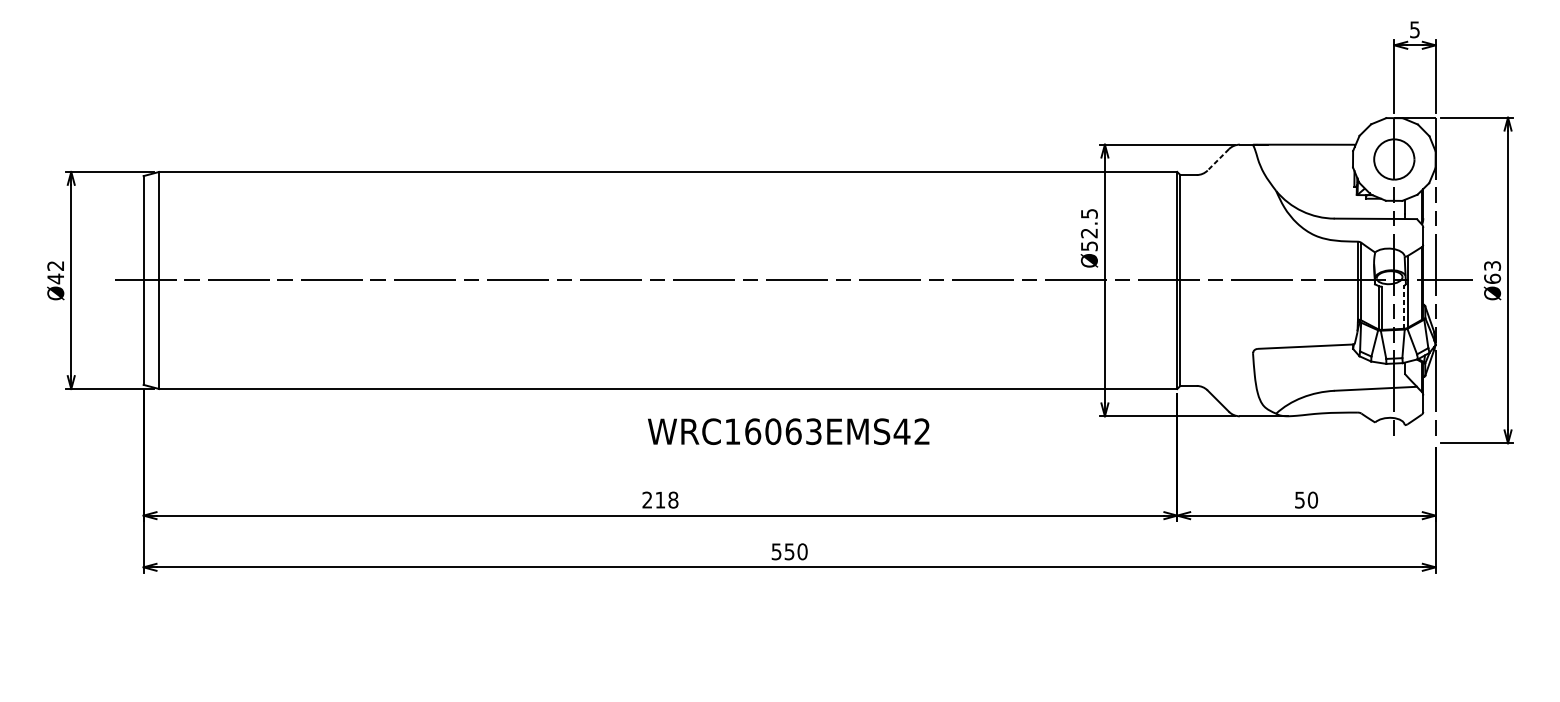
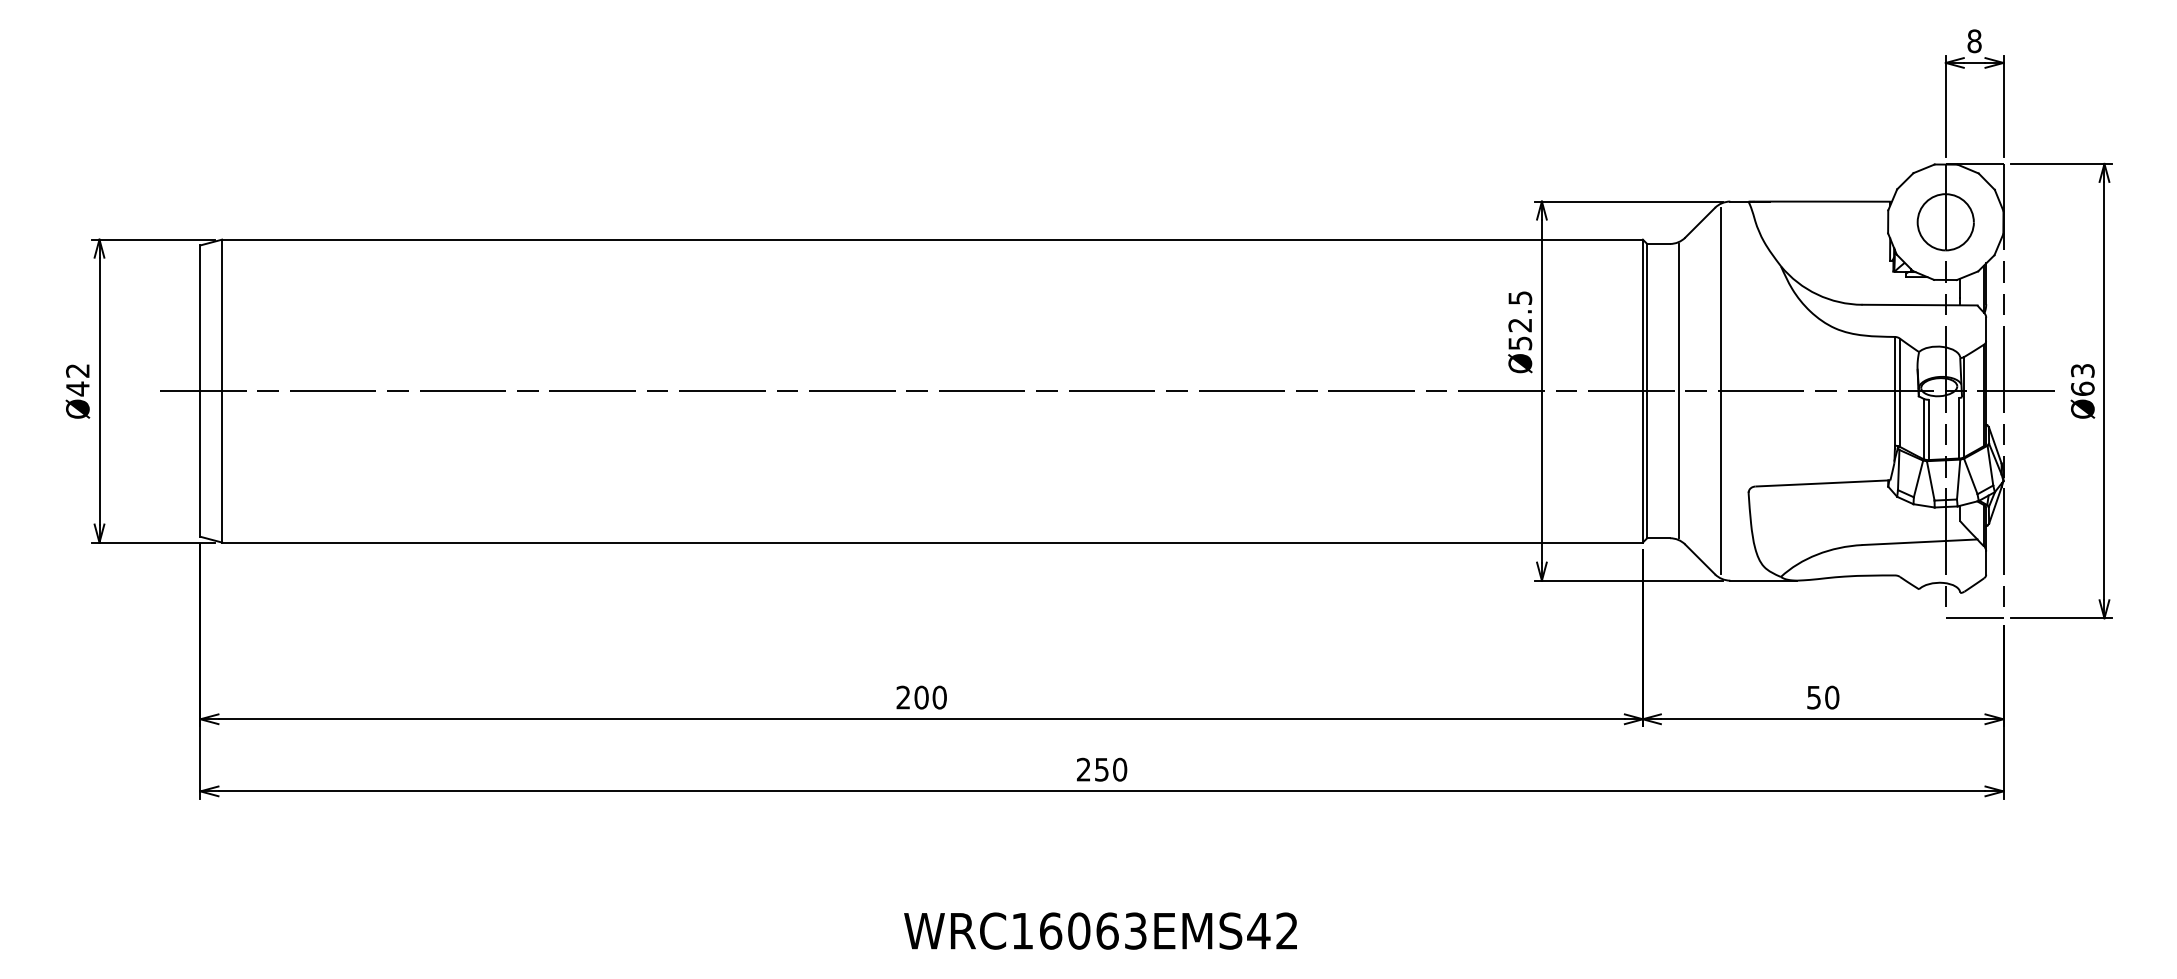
text: (1414, 29) -> (1974, 41), 5 -> 8
line: (1217, 160) -> (1699, 223), dashed -> solid
line: (1202, 280) -> (1678, 390), added
line: (1233, 280) -> (1721, 390), added
line: (1404, 306) -> (1959, 427), dashed -> solid
text: (788, 431) -> (1100, 930), moved
line: (1414, 443) -> (1974, 618), added
text: (666, 500) -> (930, 697), 218 -> 200
text: (776, 551) -> (1083, 769), 550 -> 250

